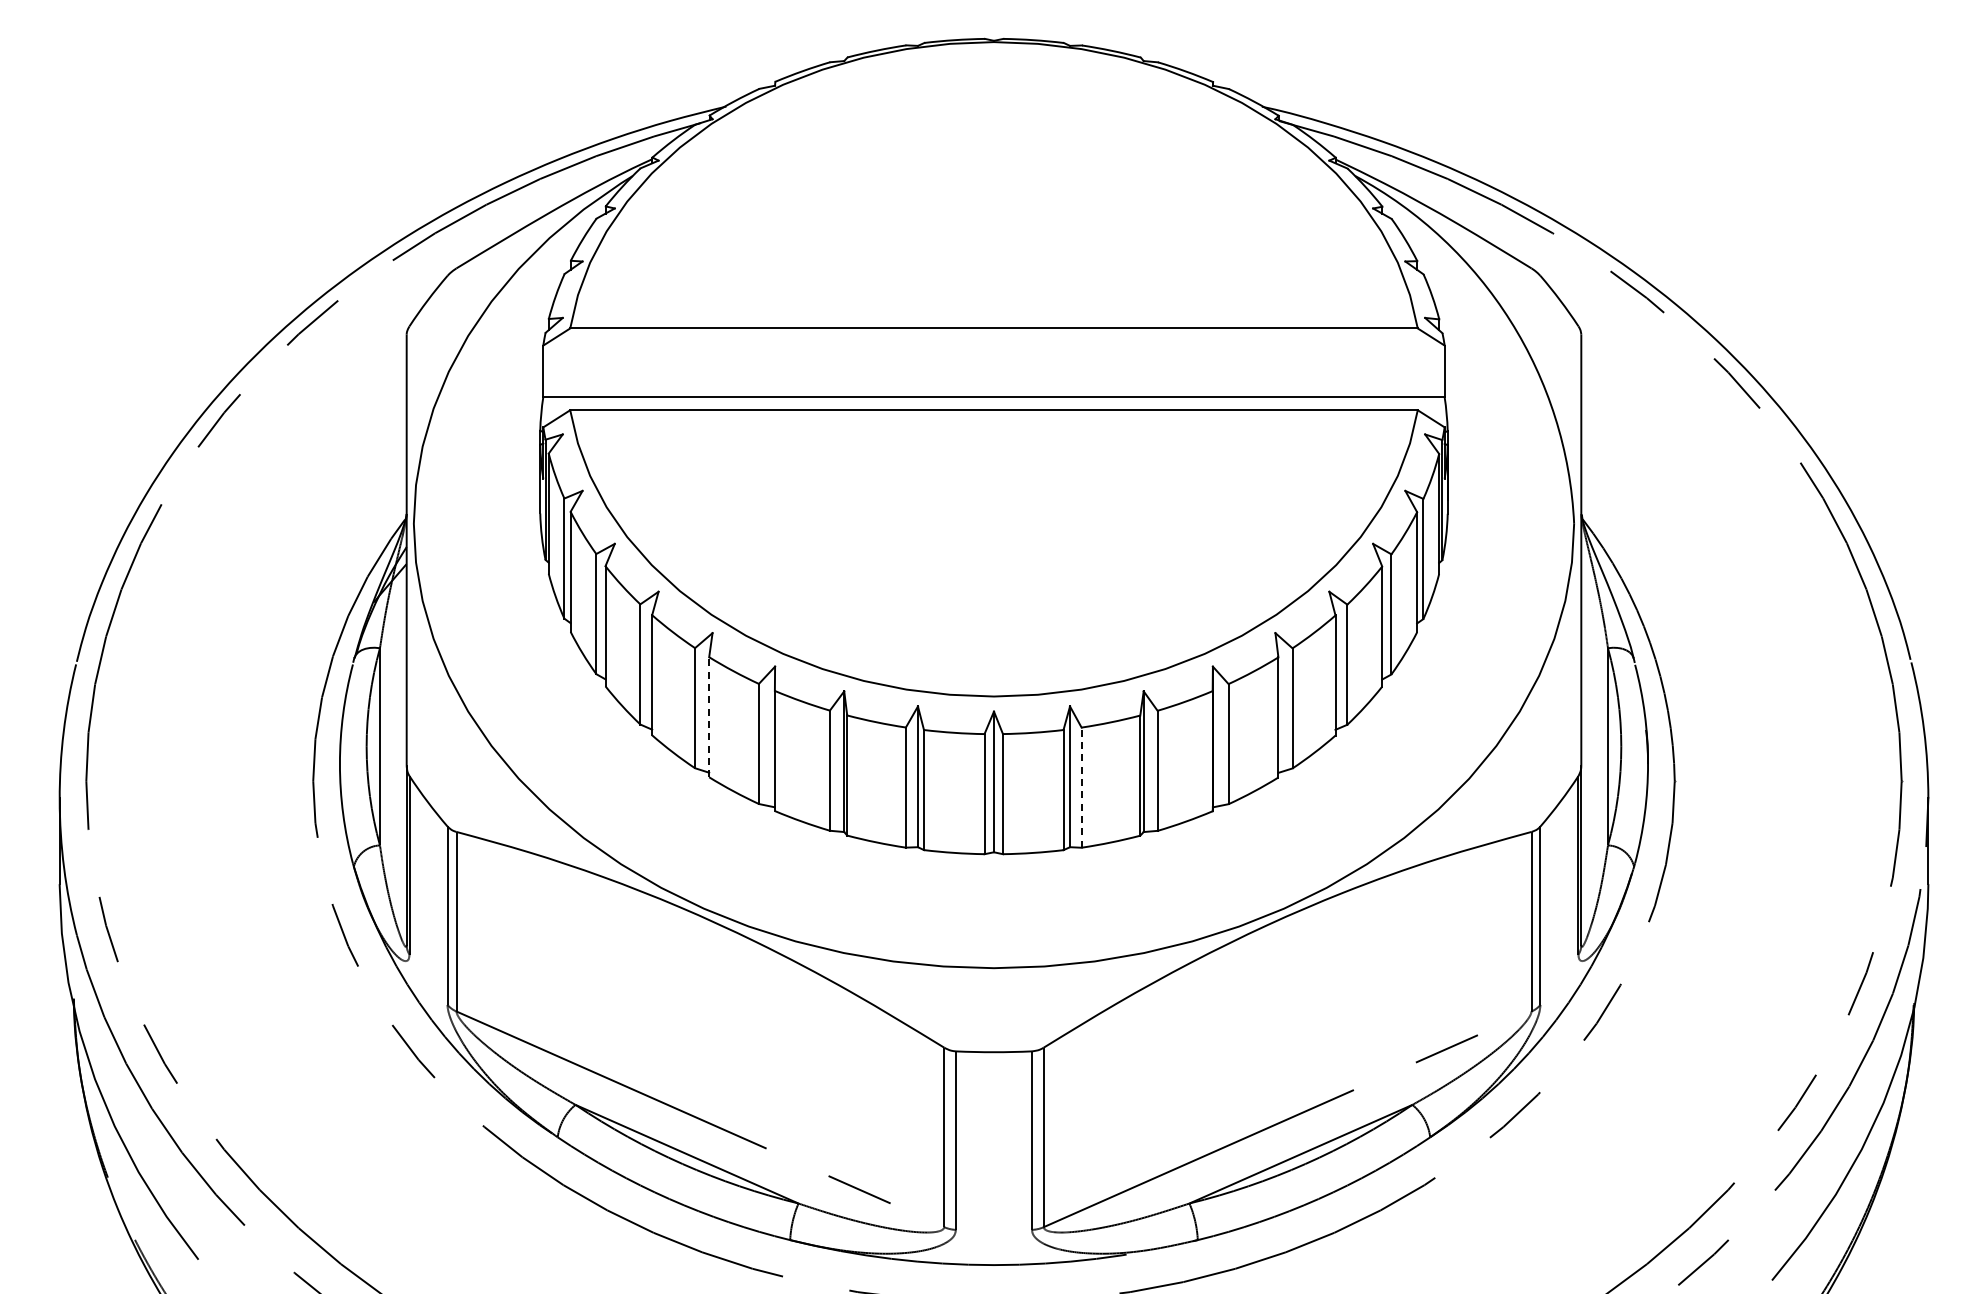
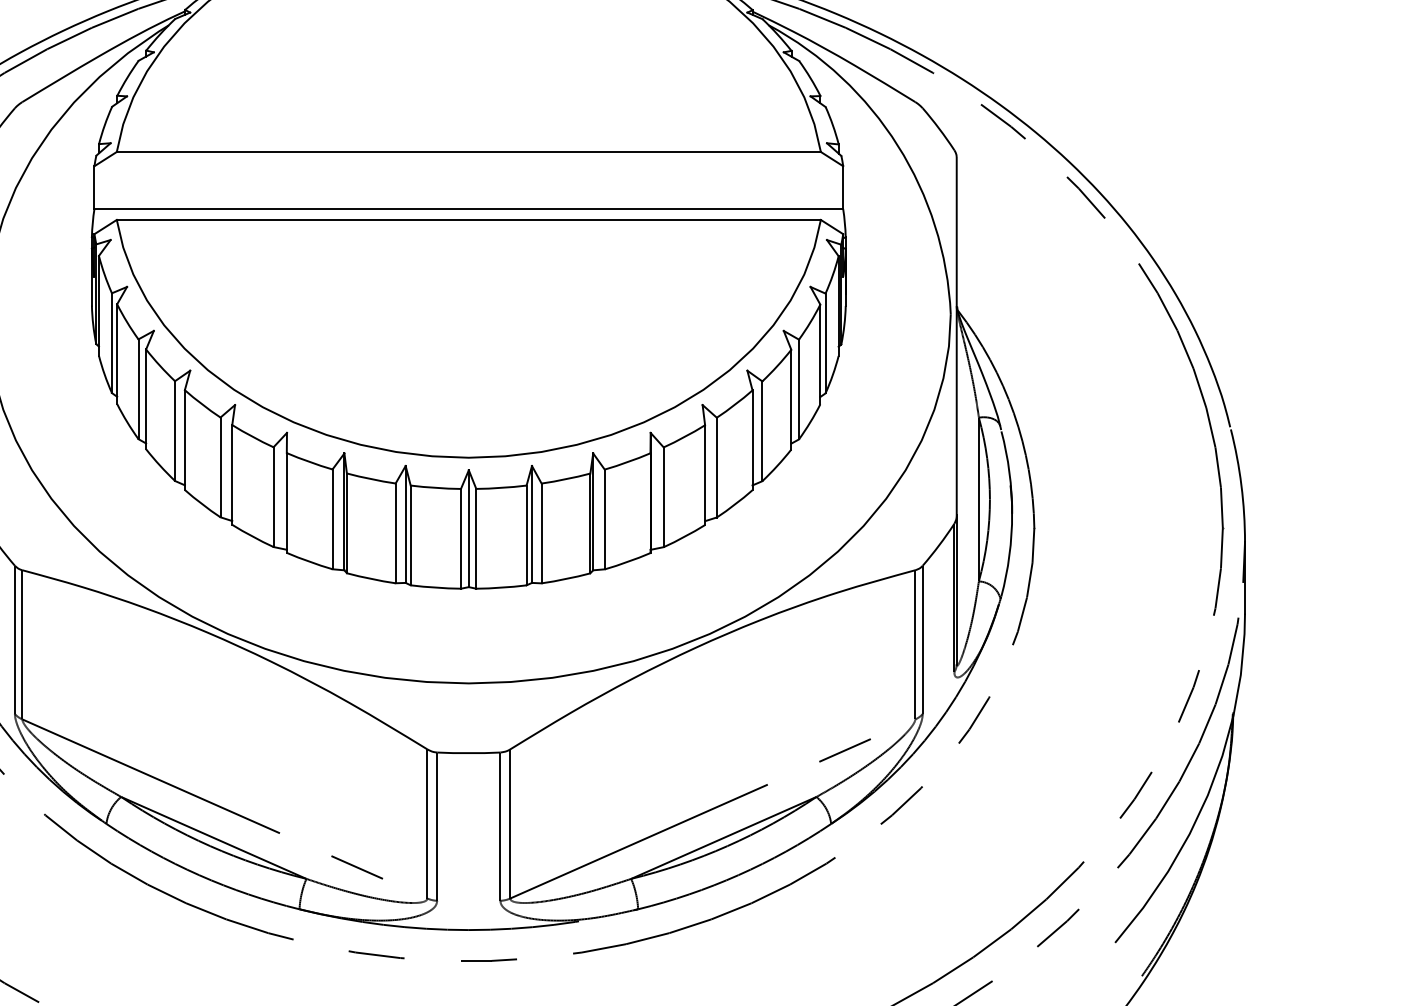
line: (709, 716) -> (232, 474), dashed -> solid
line: (1081, 787) -> (541, 533), dashed -> solid

